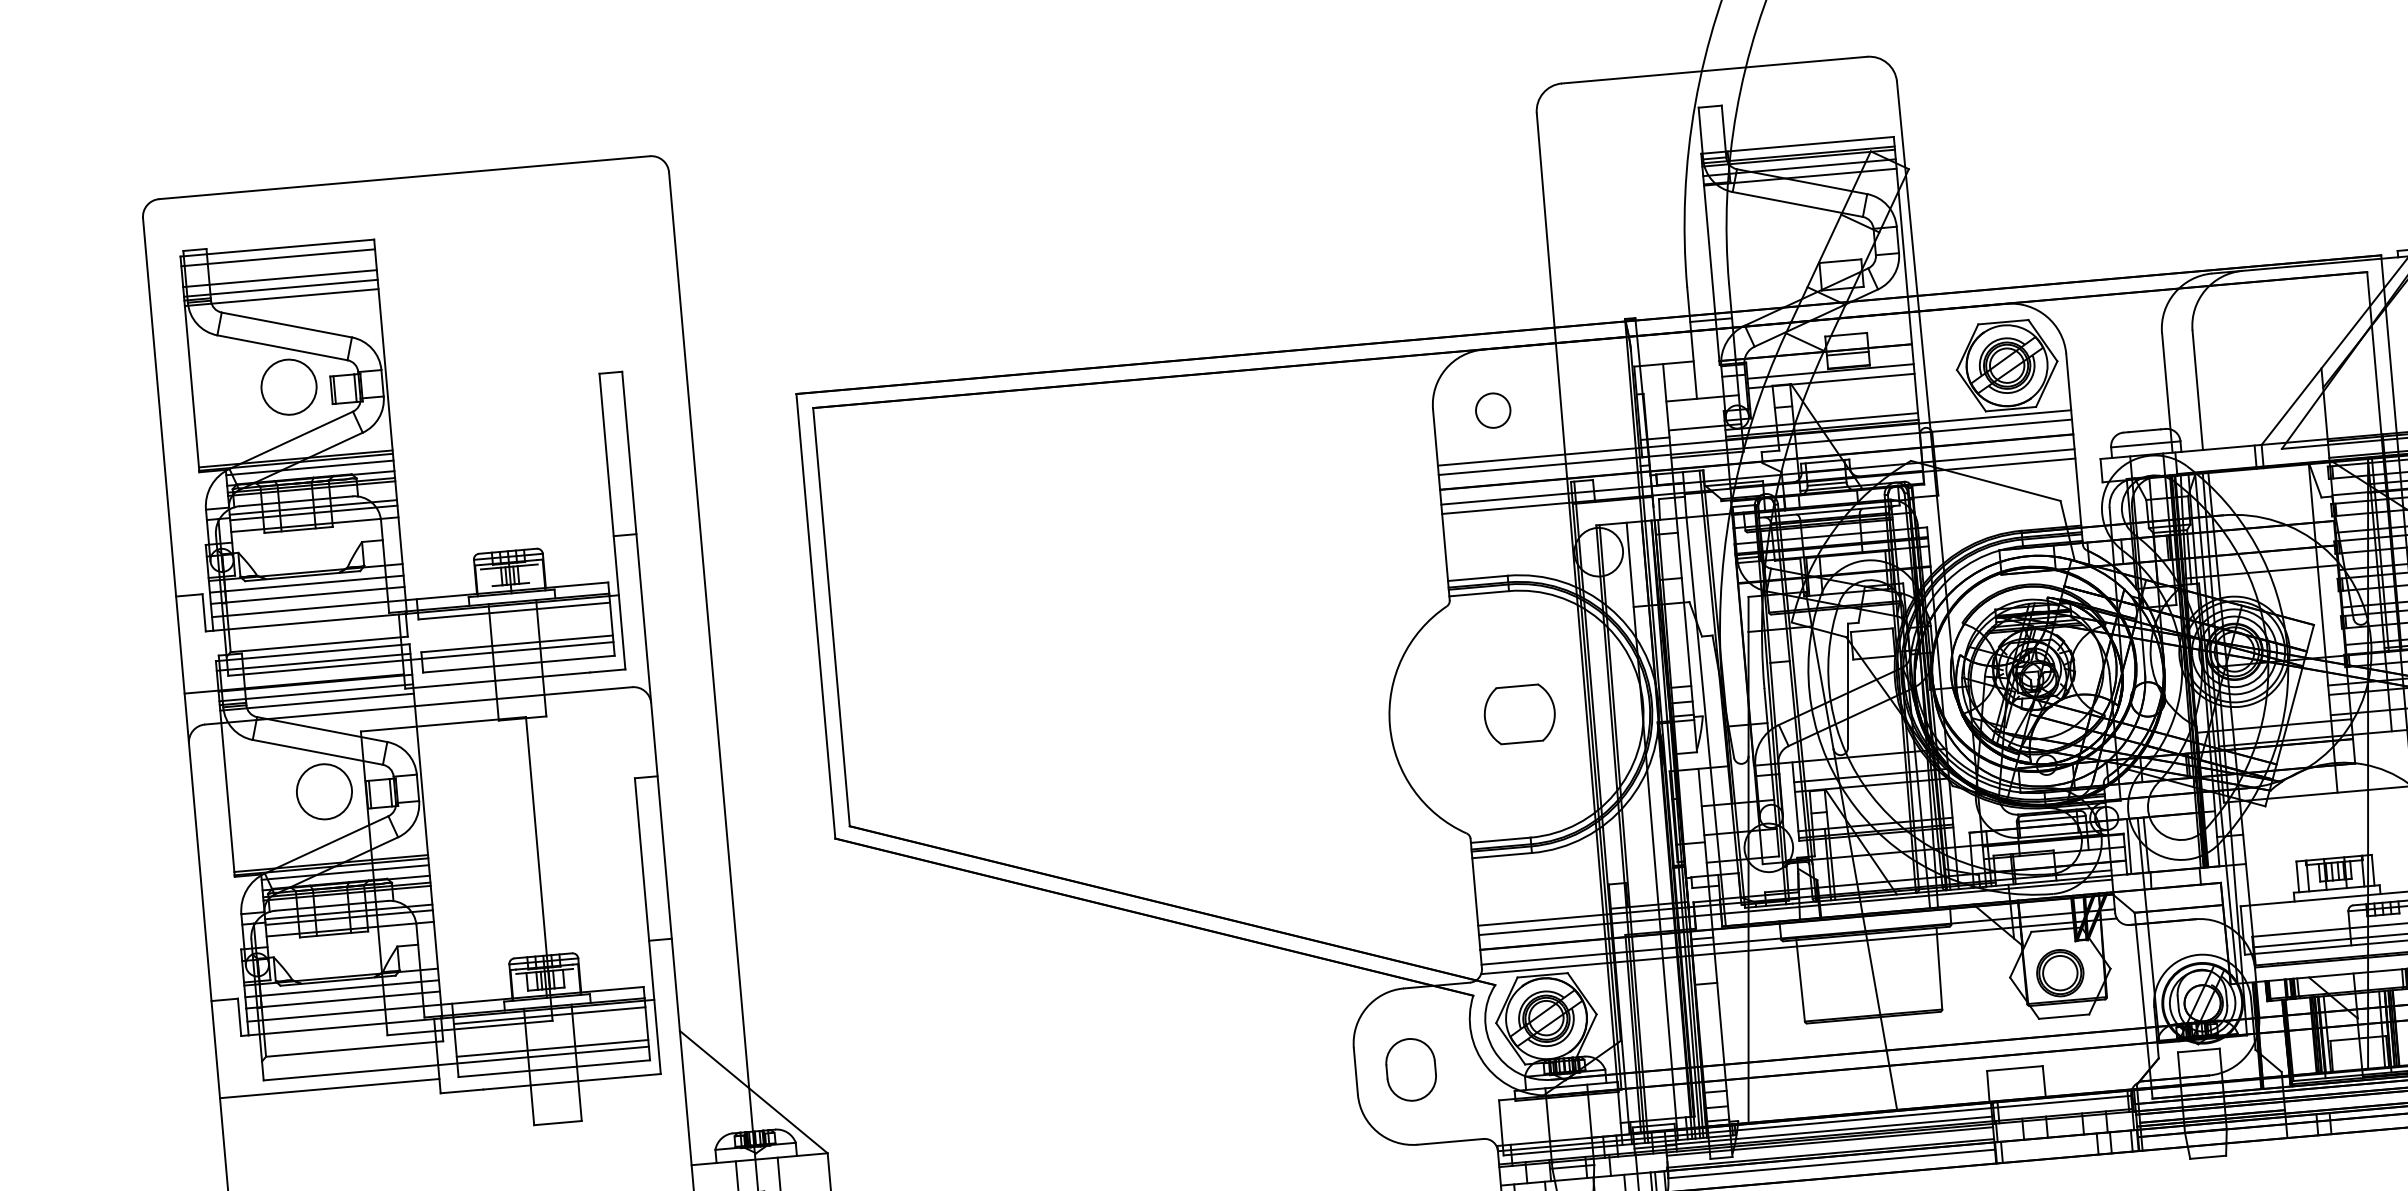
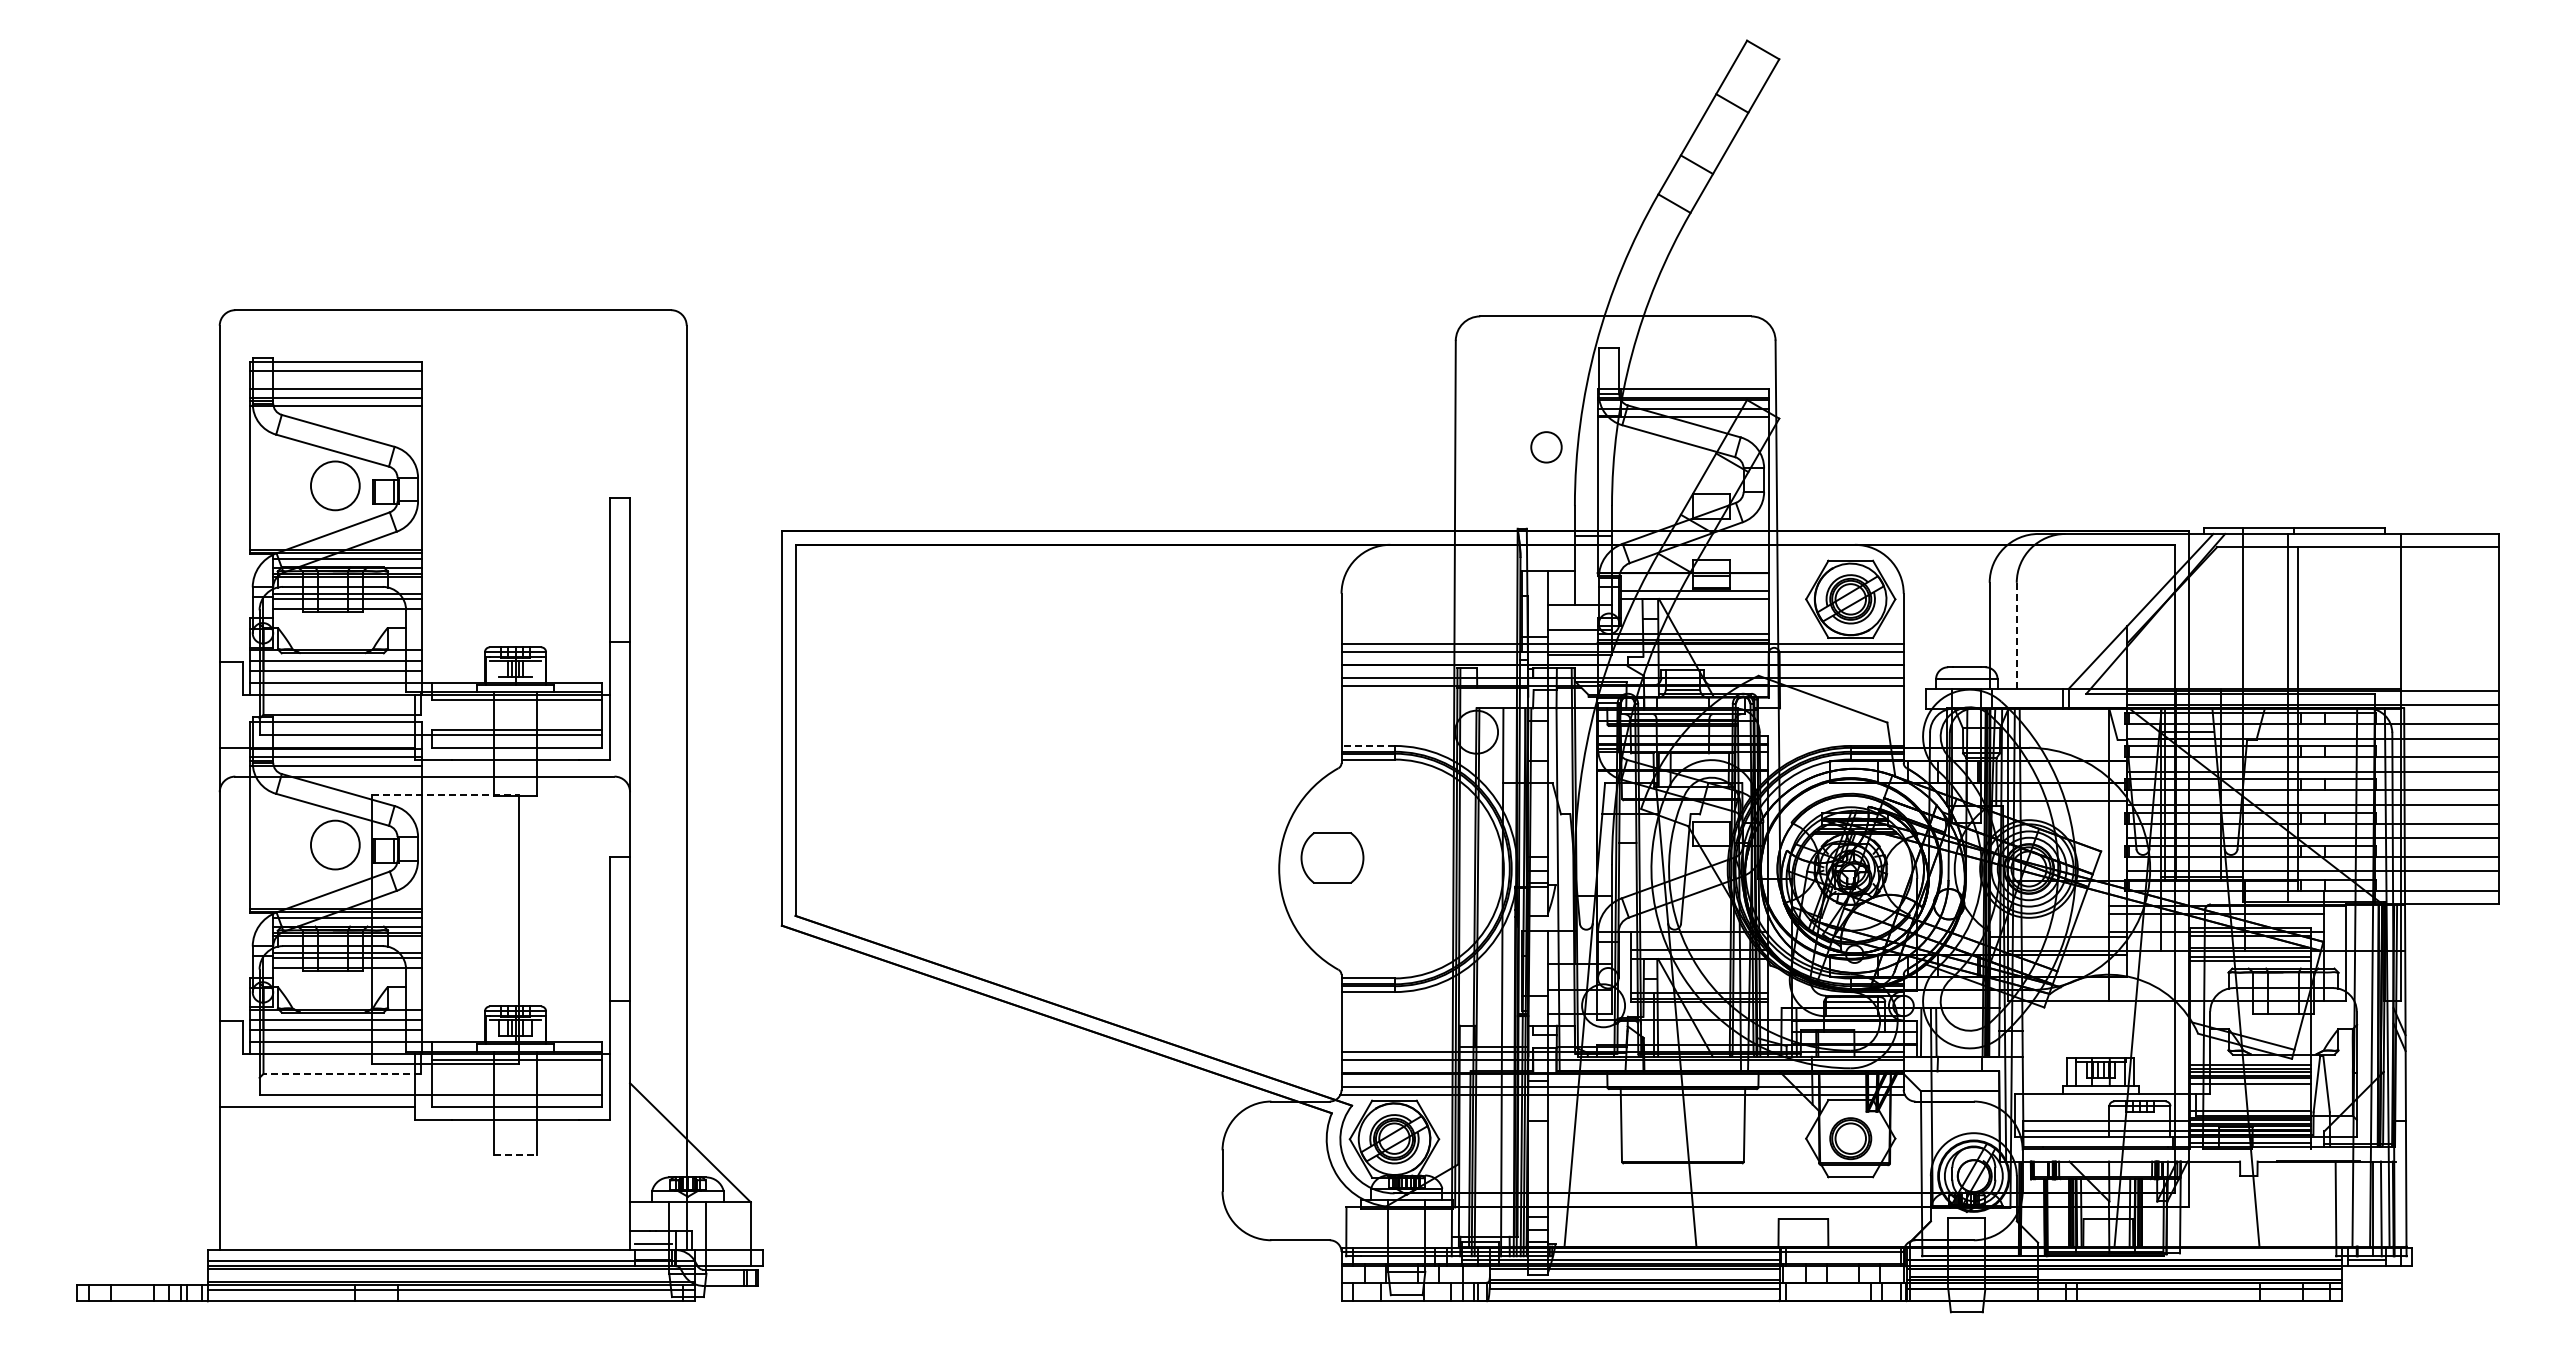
line: (2197, 390) -> (2016, 635), solid -> dashed
circle: (1493, 410) -> (1546, 447), moved
line: (1477, 577) -> (1367, 745), solid -> dashed
line: (313, 662) -> (335, 730), removed
part: (1519, 713) -> (1332, 857), moved
line: (443, 723) -> (445, 794), solid -> dashed
line: (552, 1048) -> (516, 1088), removed
line: (355, 1049) -> (342, 1074), solid -> dashed
part: (1411, 1069) -> (1271, 1173), removed
line: (558, 1122) -> (516, 1154), solid -> dashed

